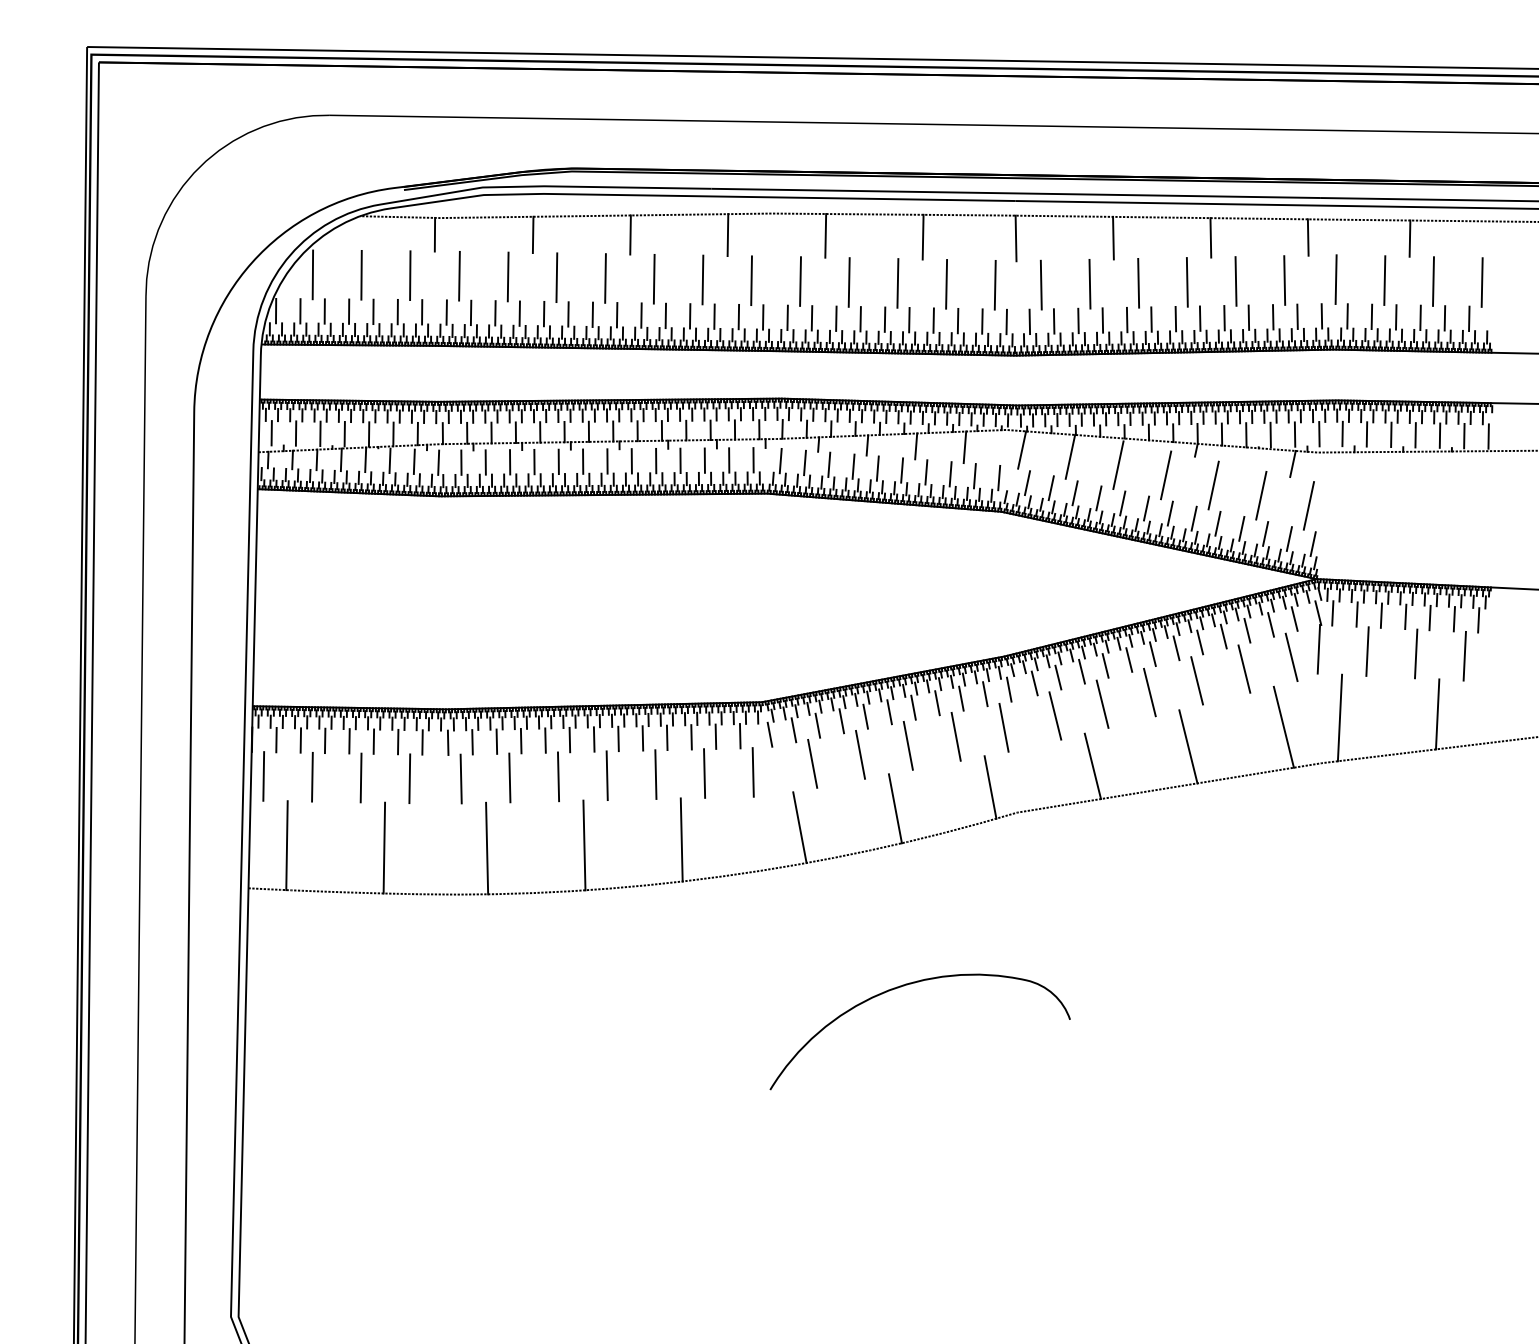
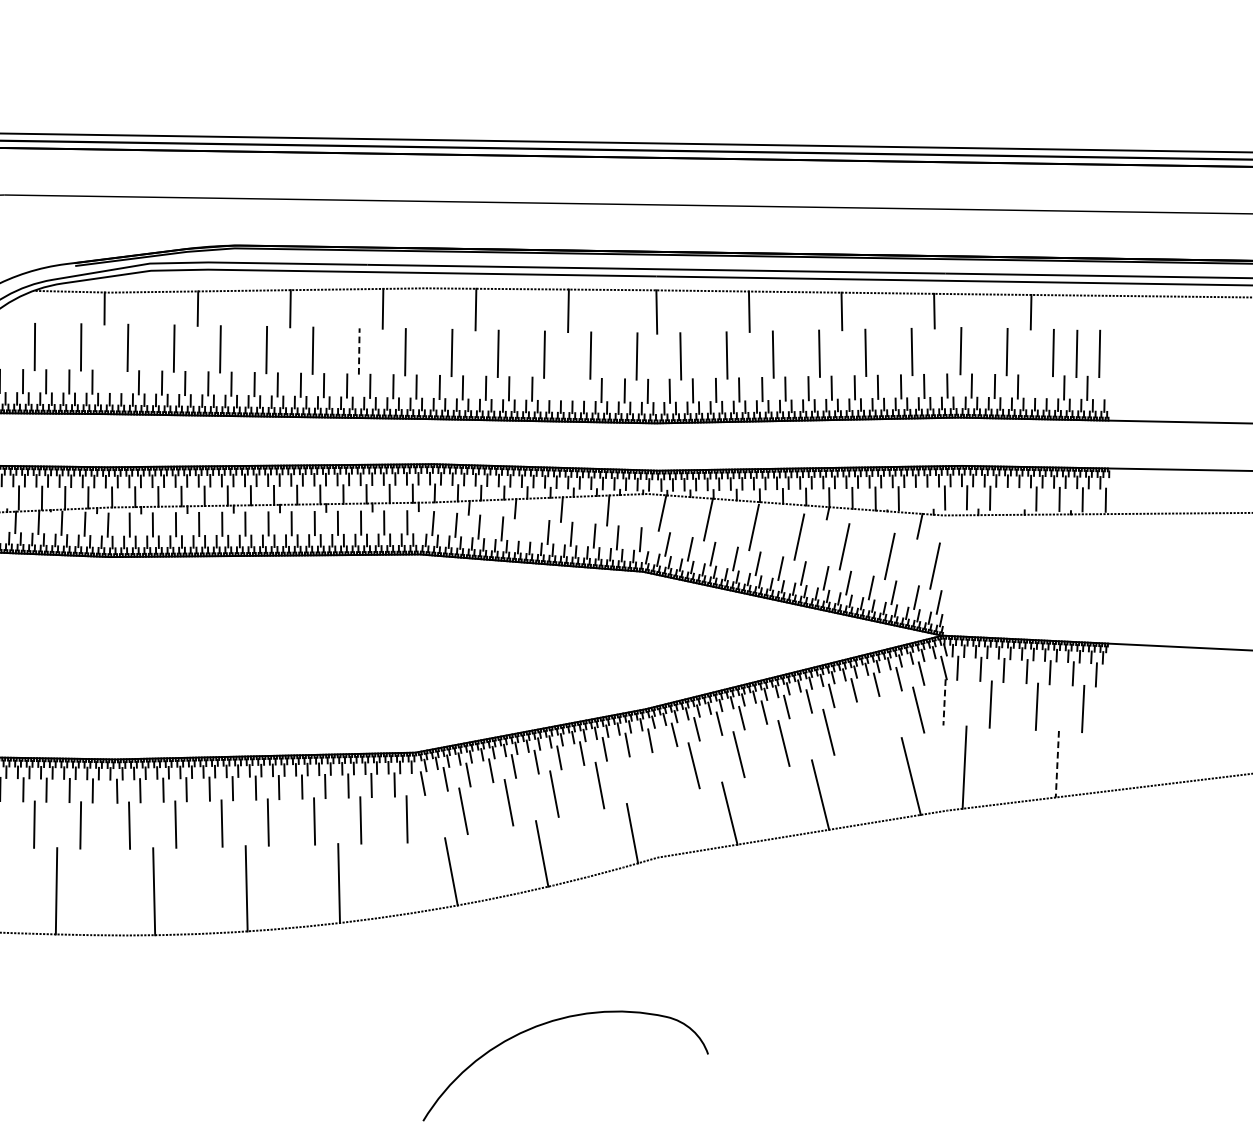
line: (702, 279) -> (358, 351), solid -> dashed
line: (1457, 282) -> (1076, 353), added
line: (446, 312) -> (115, 382), removed
line: (1420, 317) -> (1041, 387), removed
line: (909, 320) -> (555, 389), removed
line: (933, 320) -> (578, 389), removed
line: (1294, 434) -> (921, 498), removed
line: (1391, 434) -> (1013, 498), removed
line: (877, 468) -> (525, 530), removed
line: (1318, 649) -> (944, 702), solid -> dashed
line: (1244, 668) -> (873, 720), removed
line: (1437, 714) -> (1057, 764), solid -> dashed
line: (1003, 727) -> (644, 776), removed

